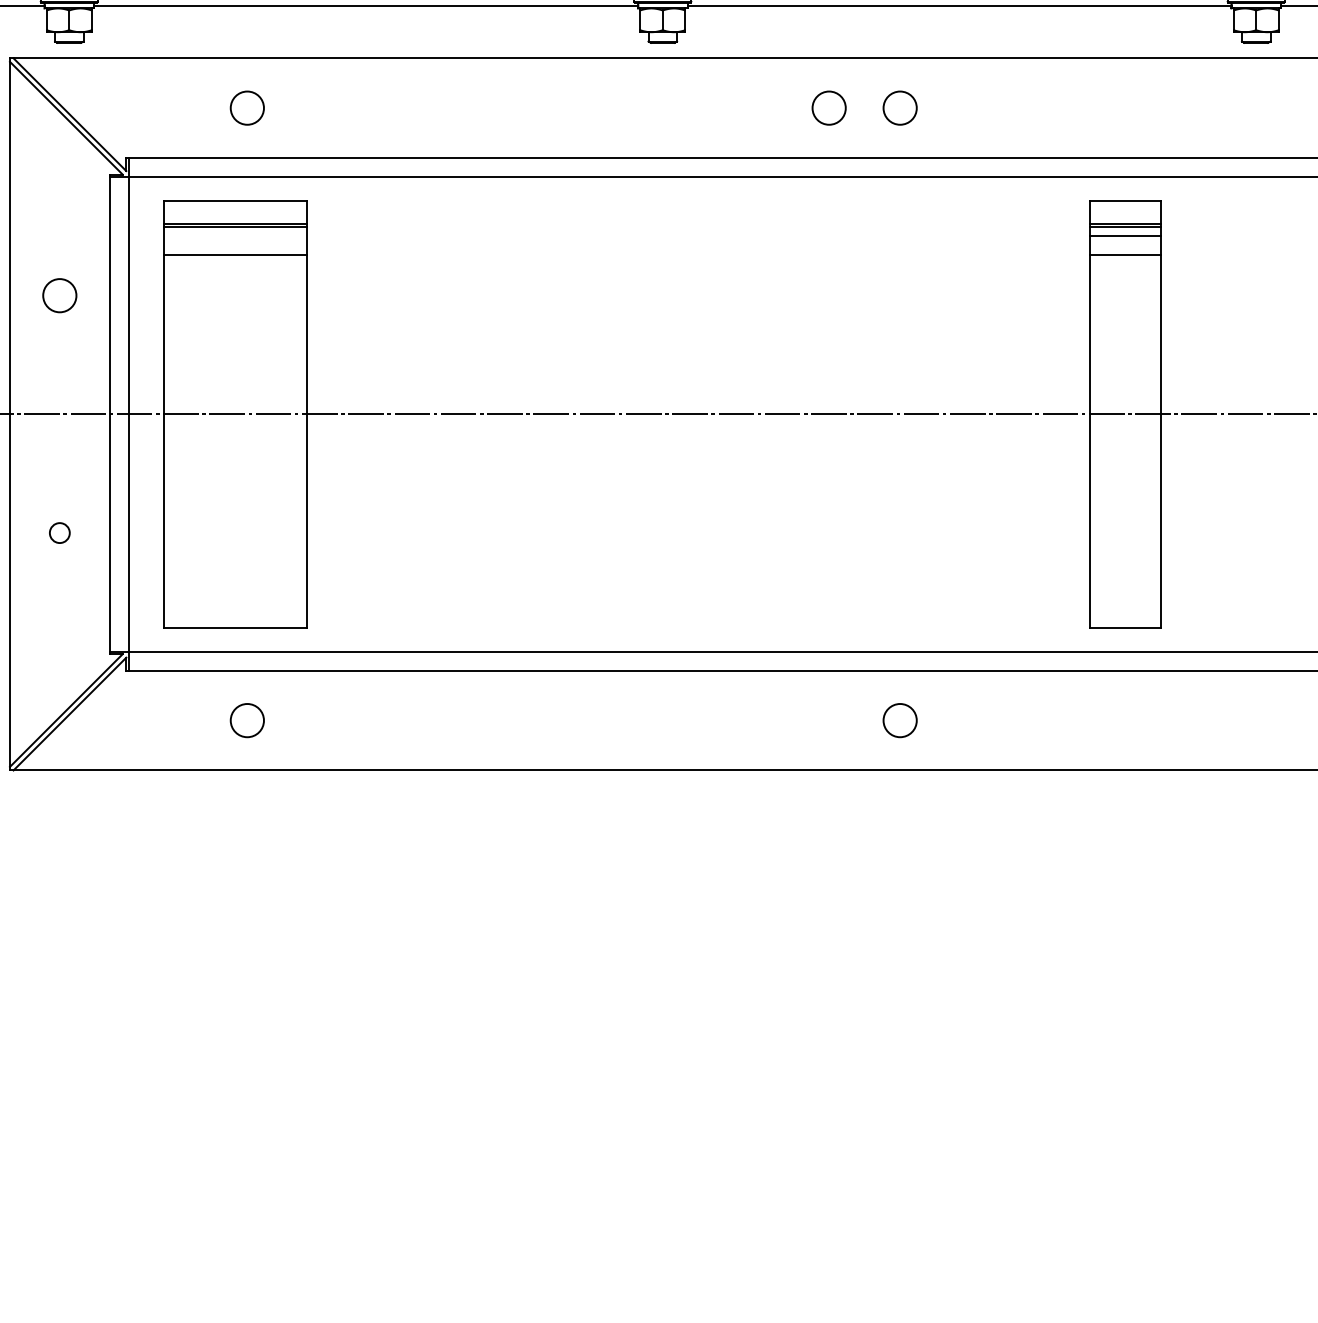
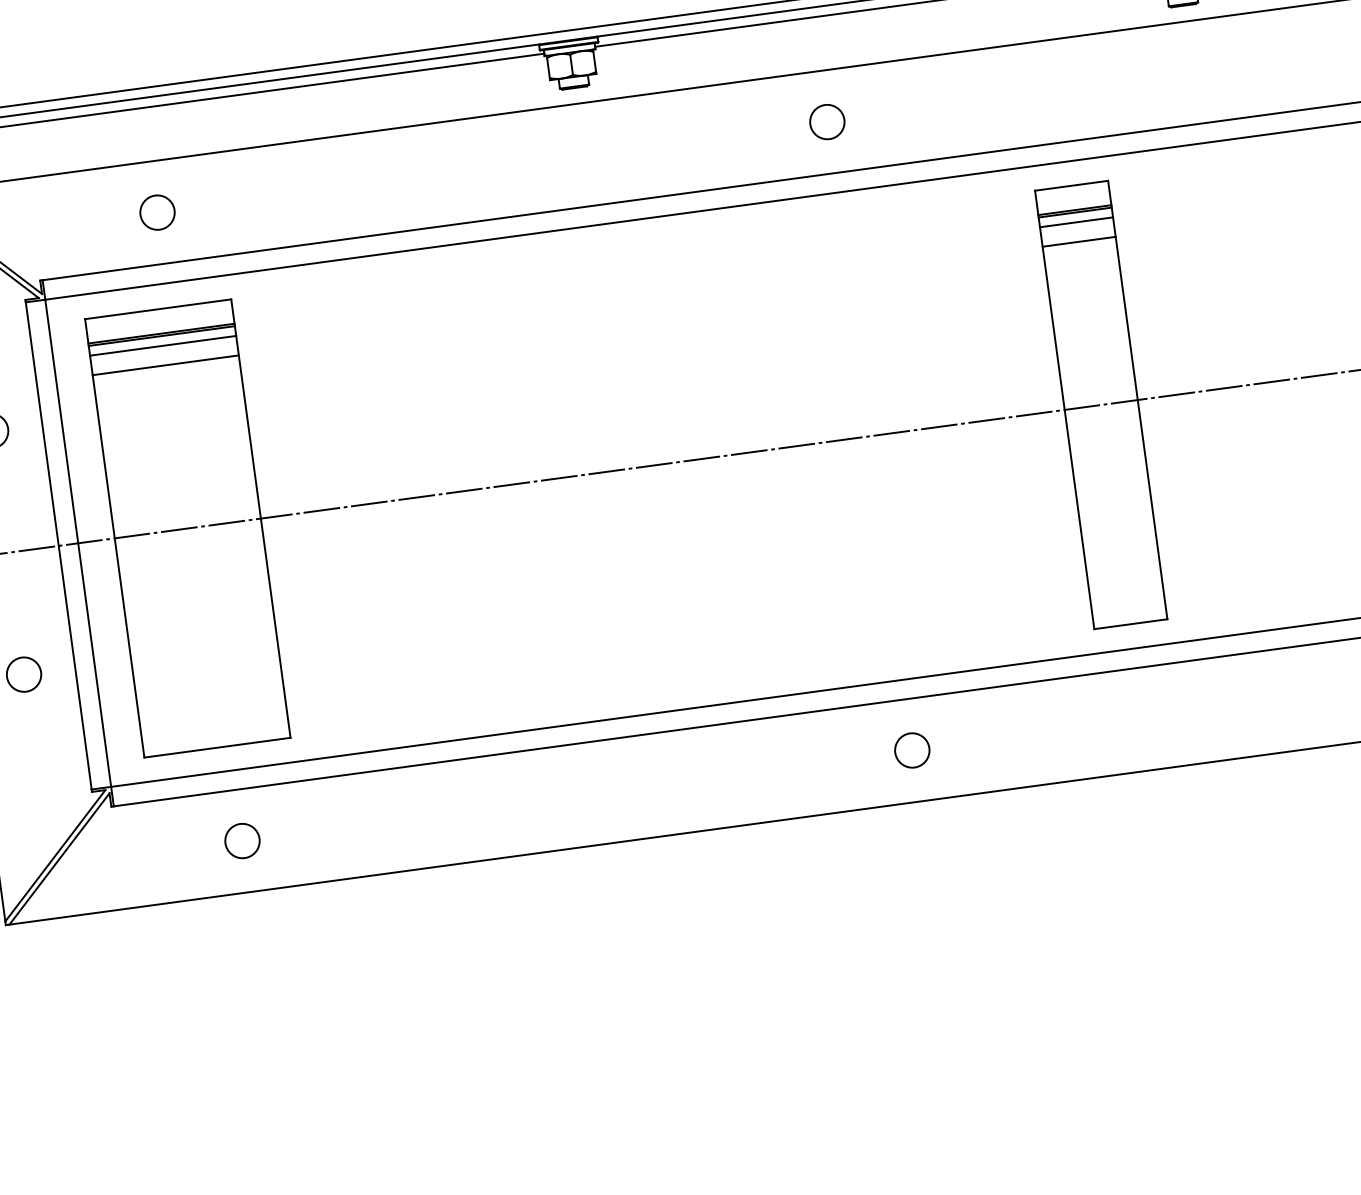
circle: (828, 107) -> (753, 131), removed
line: (235, 236) -> (163, 345), added
circle: (59, 532) -> (23, 674), size x1.67

